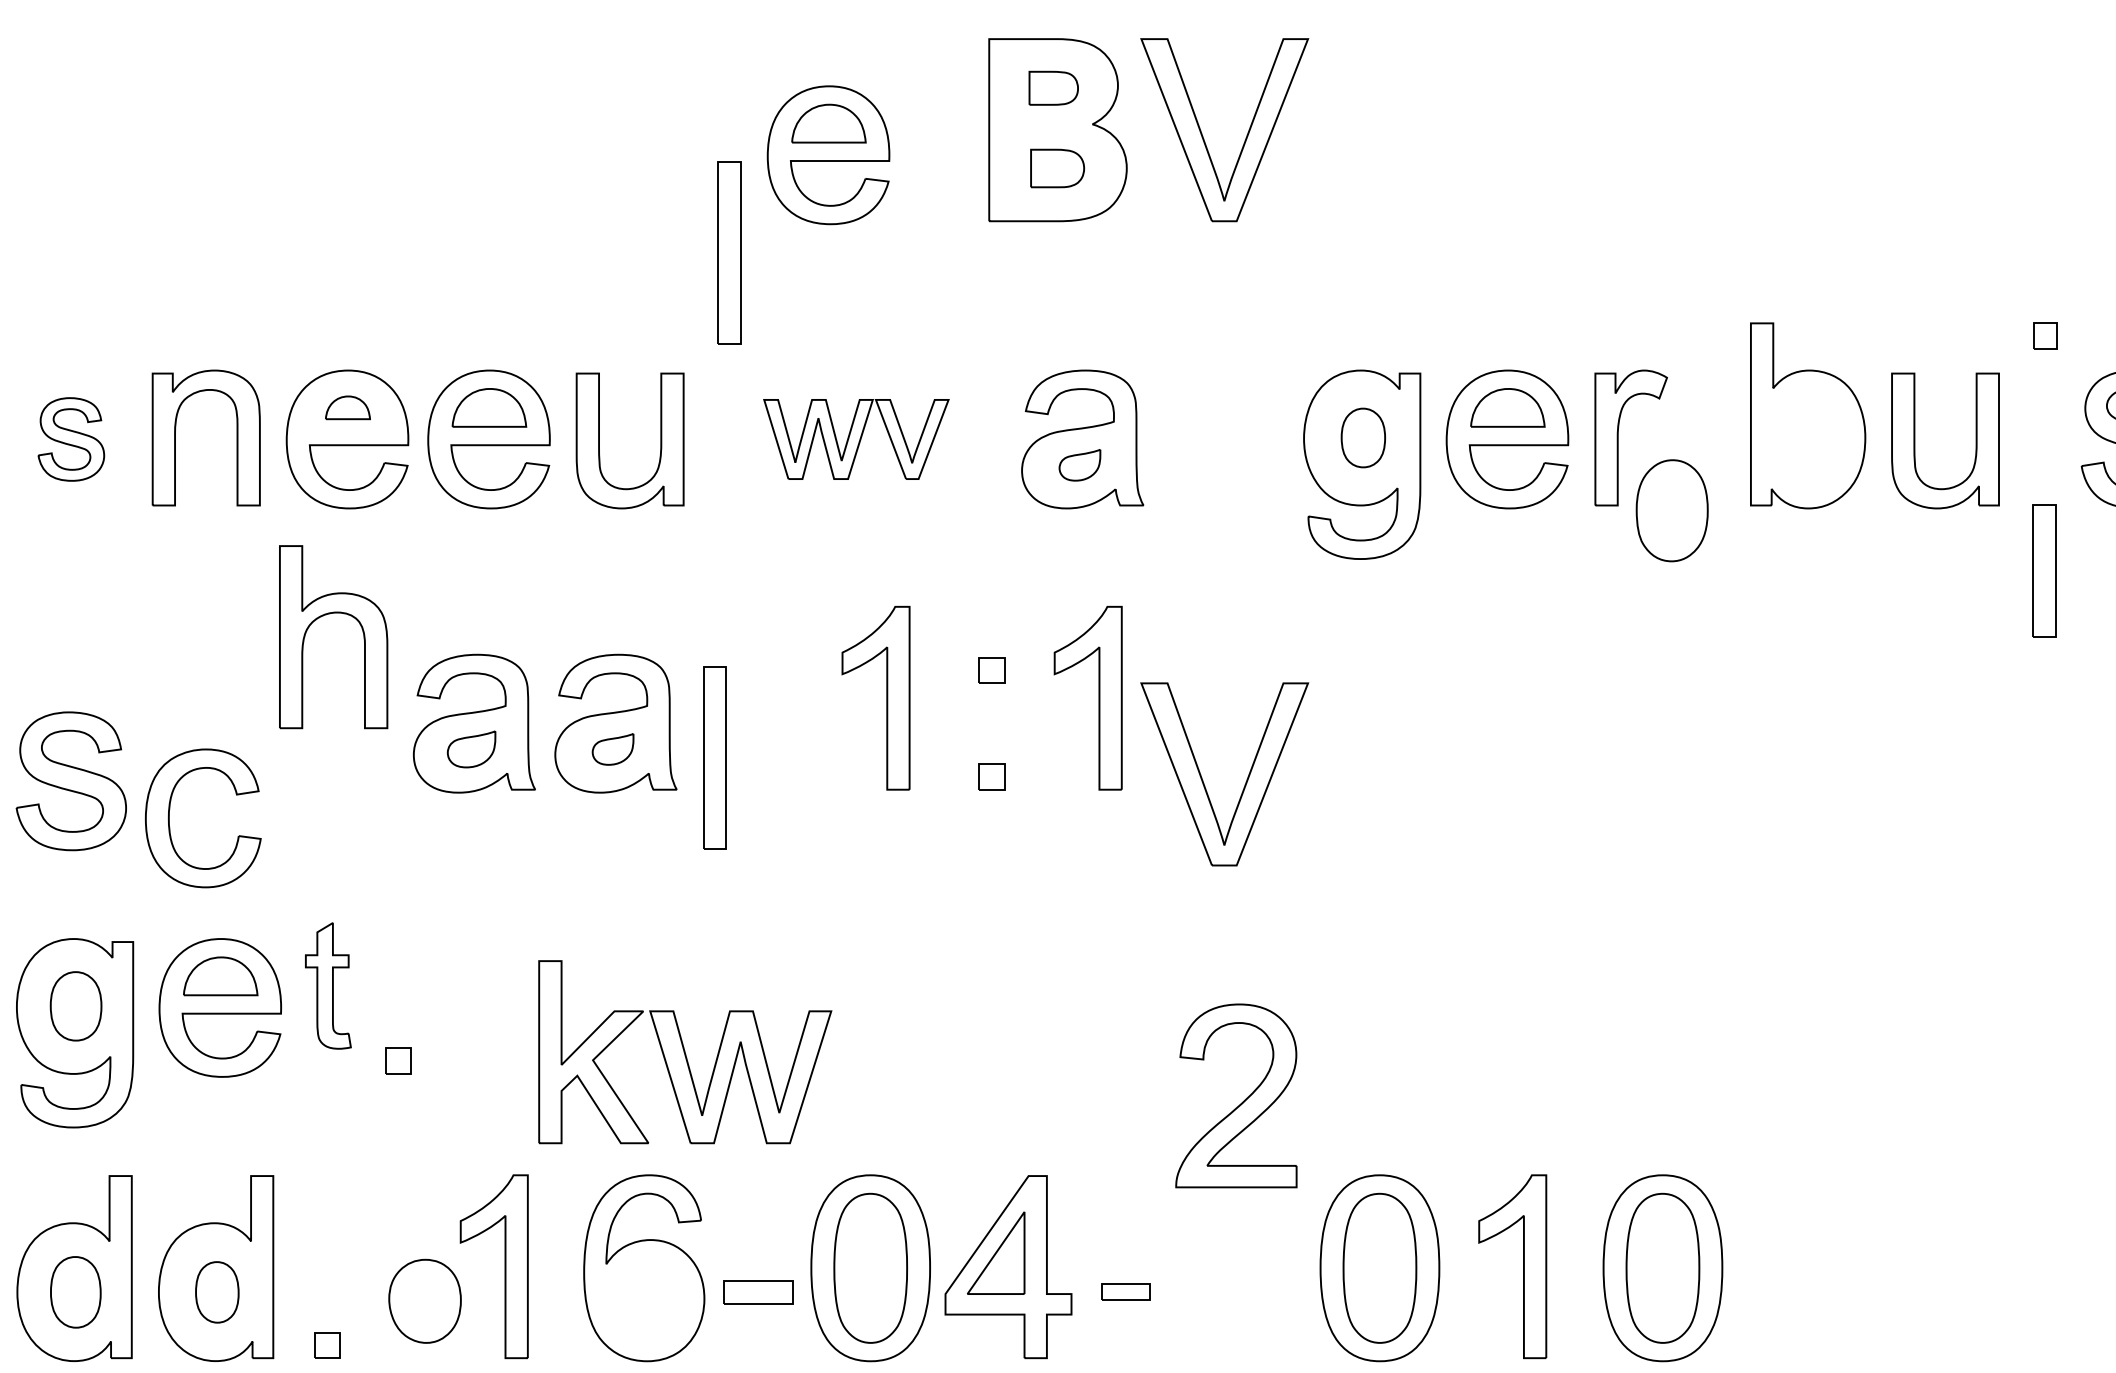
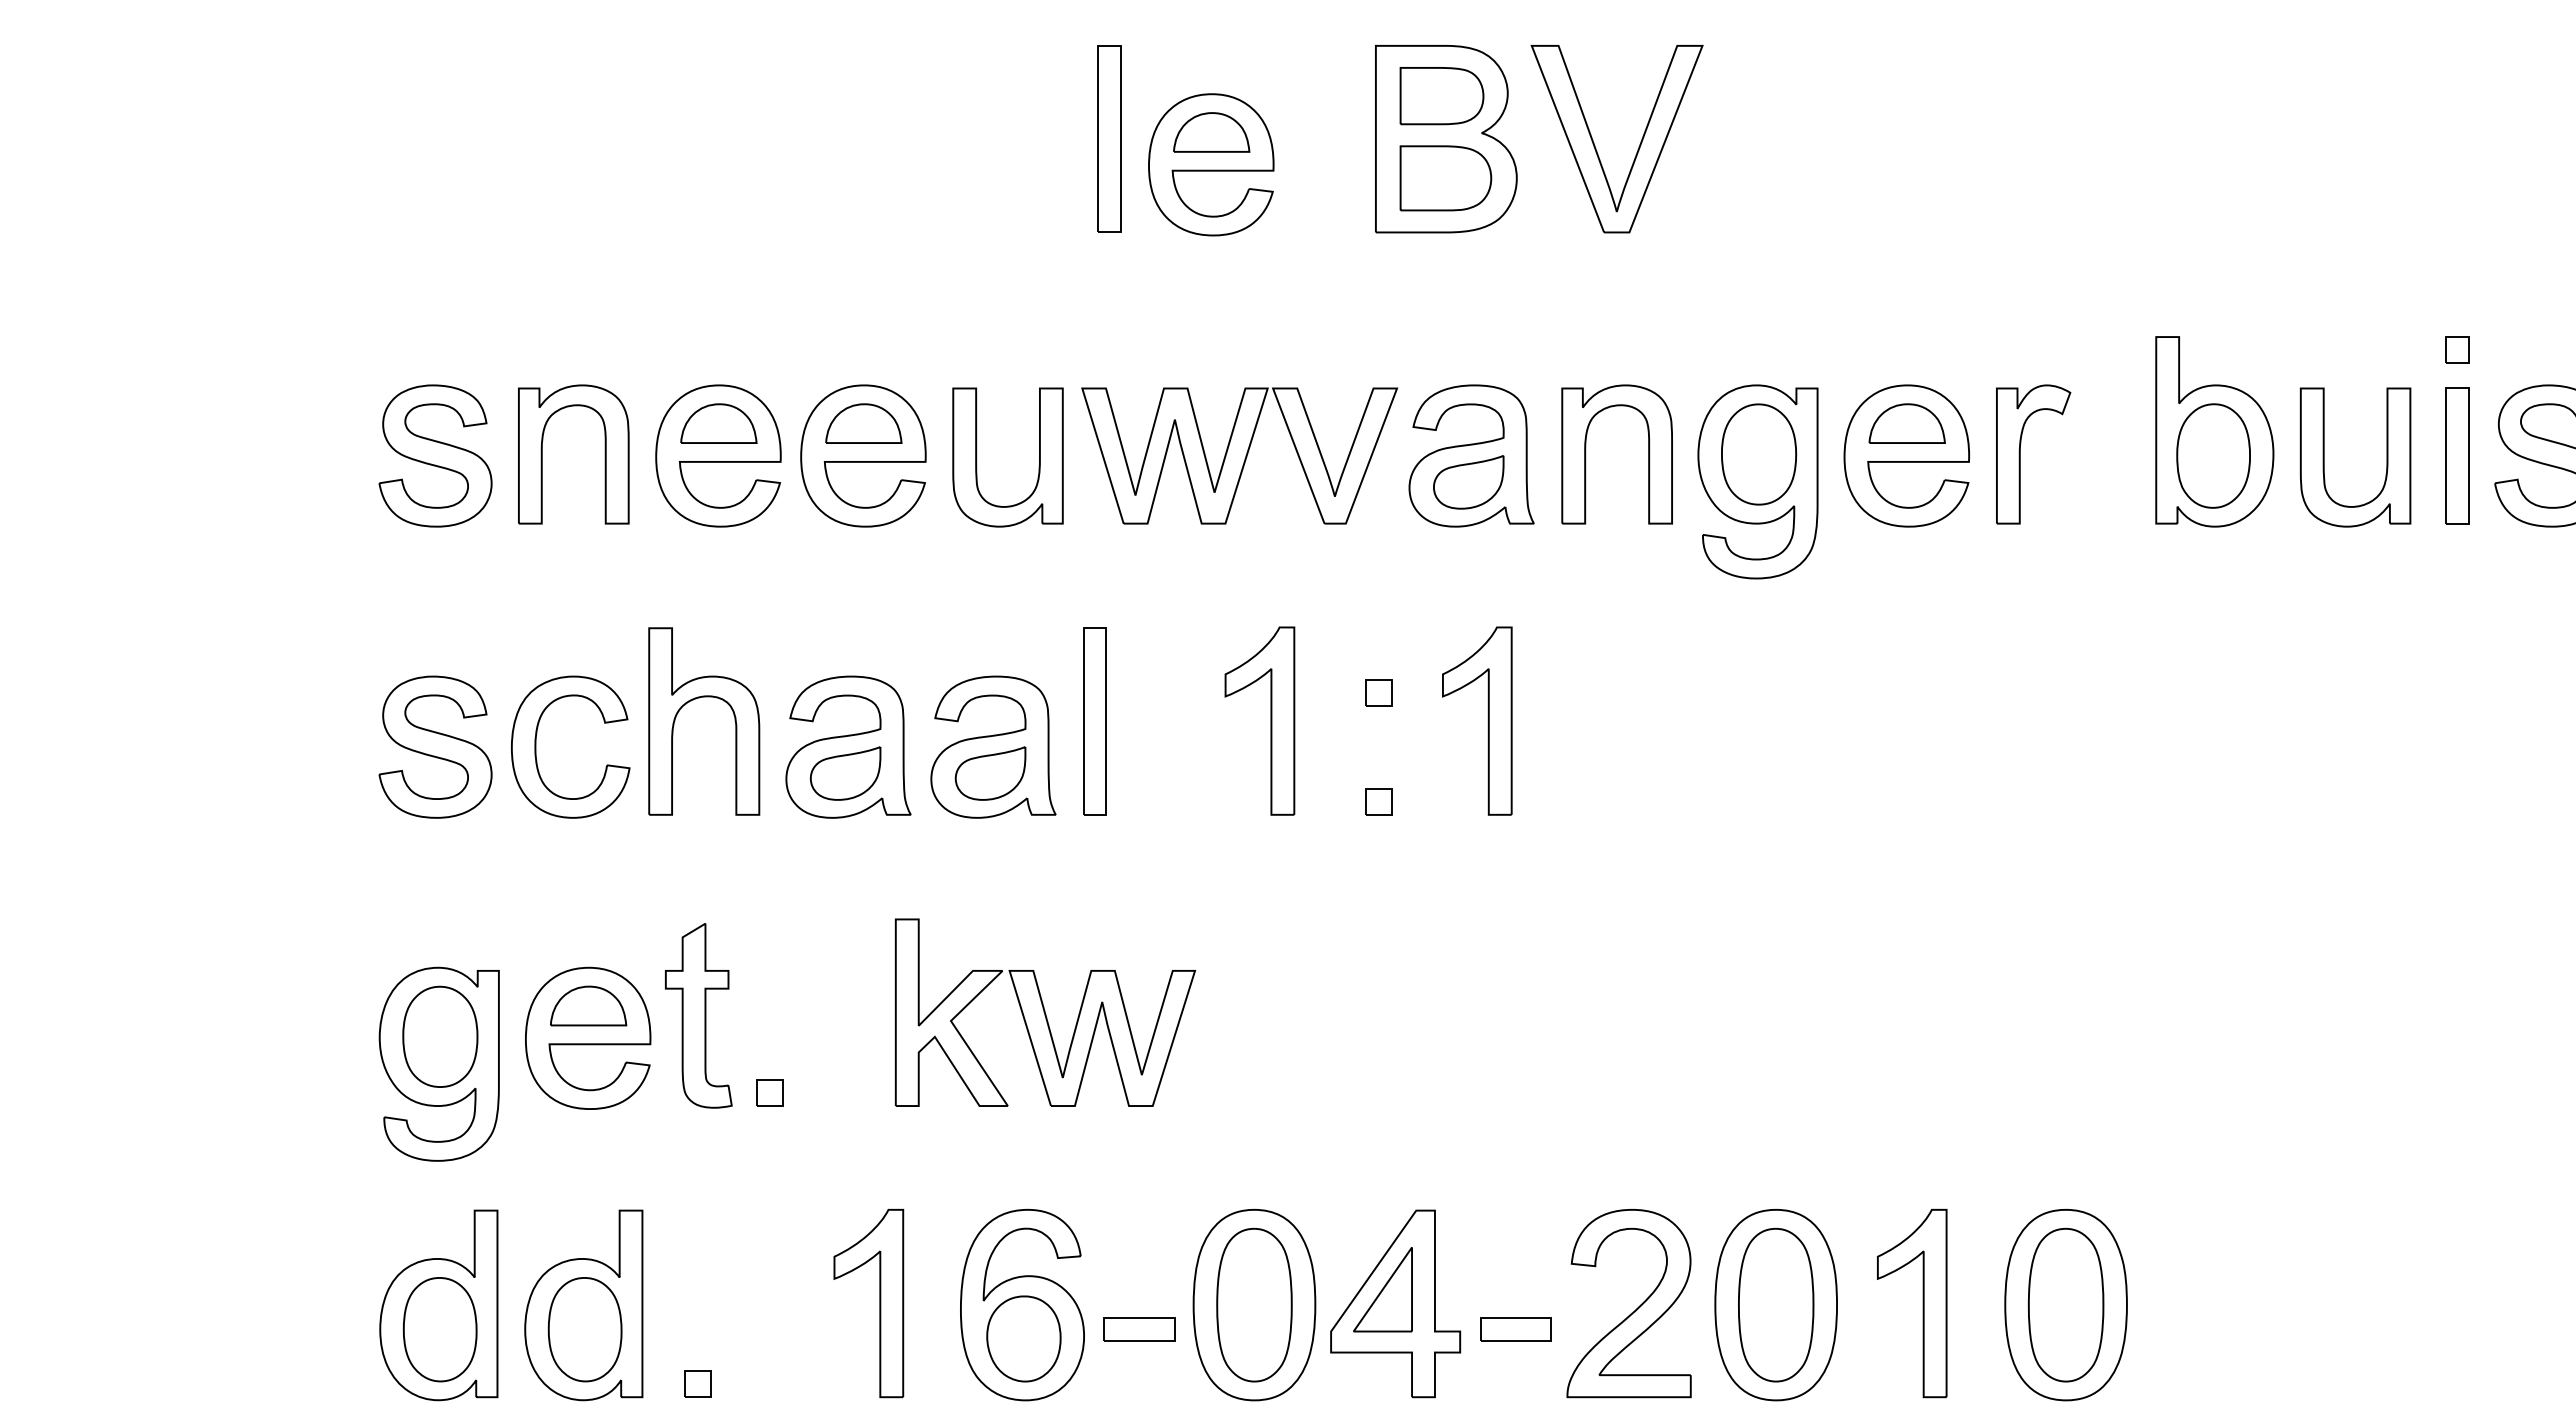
part: (1053, 88) -> (1441, 96), size x1.67
part: (1057, 168) -> (1445, 178), size x1.67
part: (729, 252) -> (1109, 138), moved
part: (347, 407) -> (718, 423), size x1.67
part: (71, 438) -> (435, 455), size x1.67
part: (856, 438) -> (1239, 455), size x1.67
part: (1194, 438) -> (1586, 454), added
part: (1363, 438) -> (1759, 454), size x1.67
part: (1079, 465) -> (1468, 482), size x1.67
part: (1672, 510) -> (2213, 455), moved
part: (2044, 570) -> (2457, 455), moved
part: (329, 614) -> (699, 698), moved
part: (471, 749) -> (845, 773), size x1.43
part: (613, 749) -> (990, 773), size x1.67
part: (714, 758) -> (1094, 721), moved
part: (71, 780) -> (435, 746), moved
part: (1203, 780) -> (1595, 805), removed
part: (169, 817) -> (536, 746), moved
part: (328, 985) -> (698, 1015), size x1.43
part: (76, 1006) -> (440, 1036), size x1.43
part: (685, 1051) -> (1045, 1012), moved
part: (1242, 1101) -> (1635, 1309), moved
part: (75, 1292) -> (439, 1329), size x1.43
part: (216, 1292) -> (584, 1329), size x1.67
part: (1125, 1292) -> (1515, 1329), size x1.43
part: (424, 1300) -> (1023, 1338), moved

